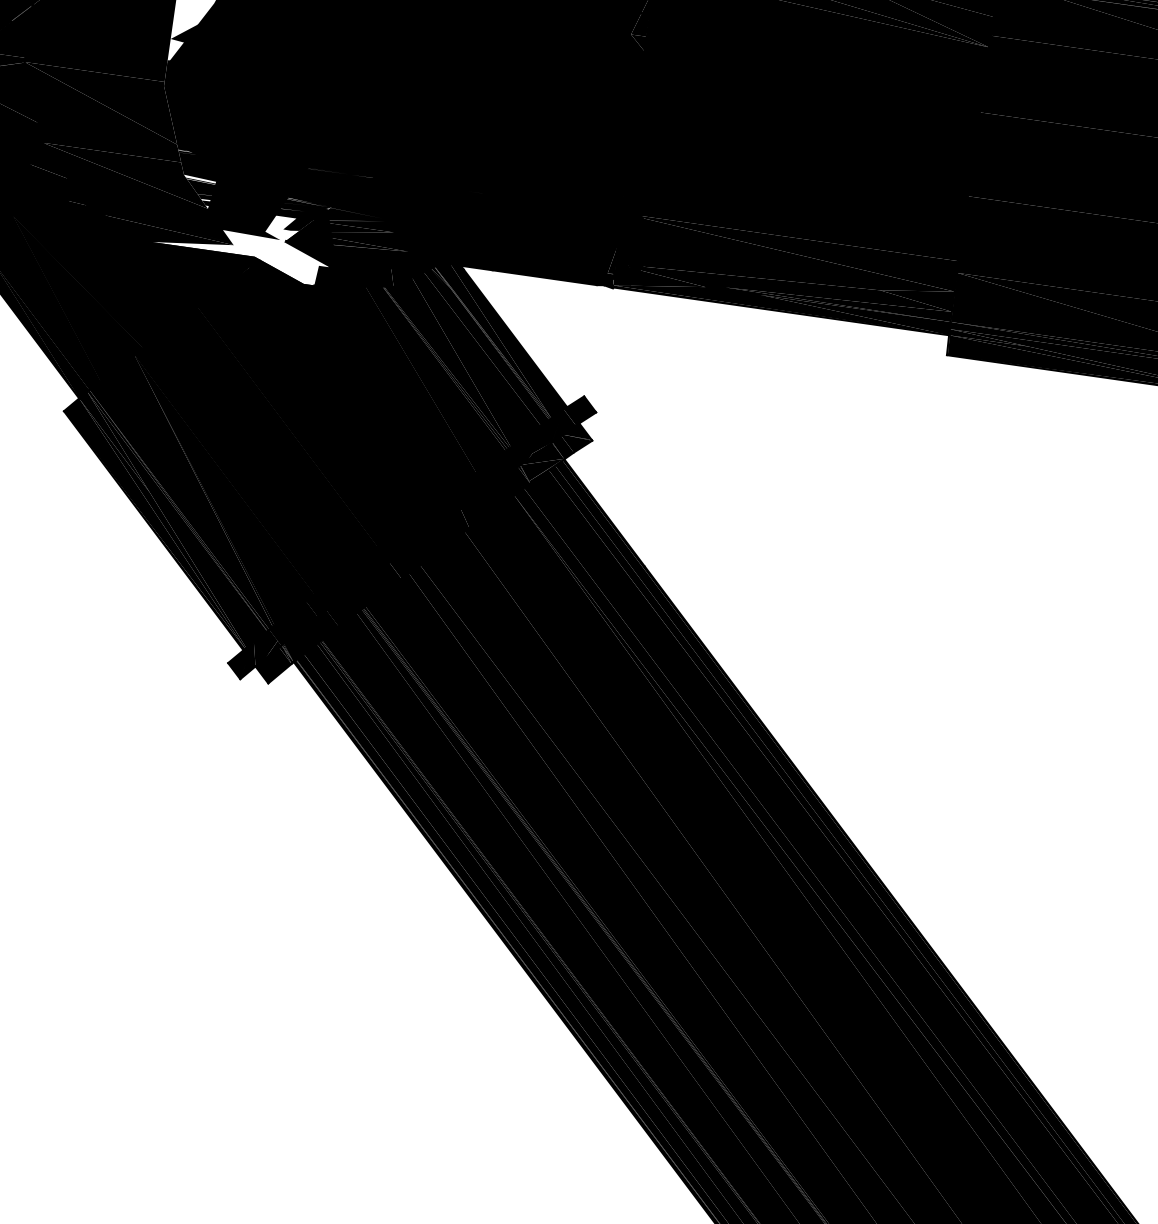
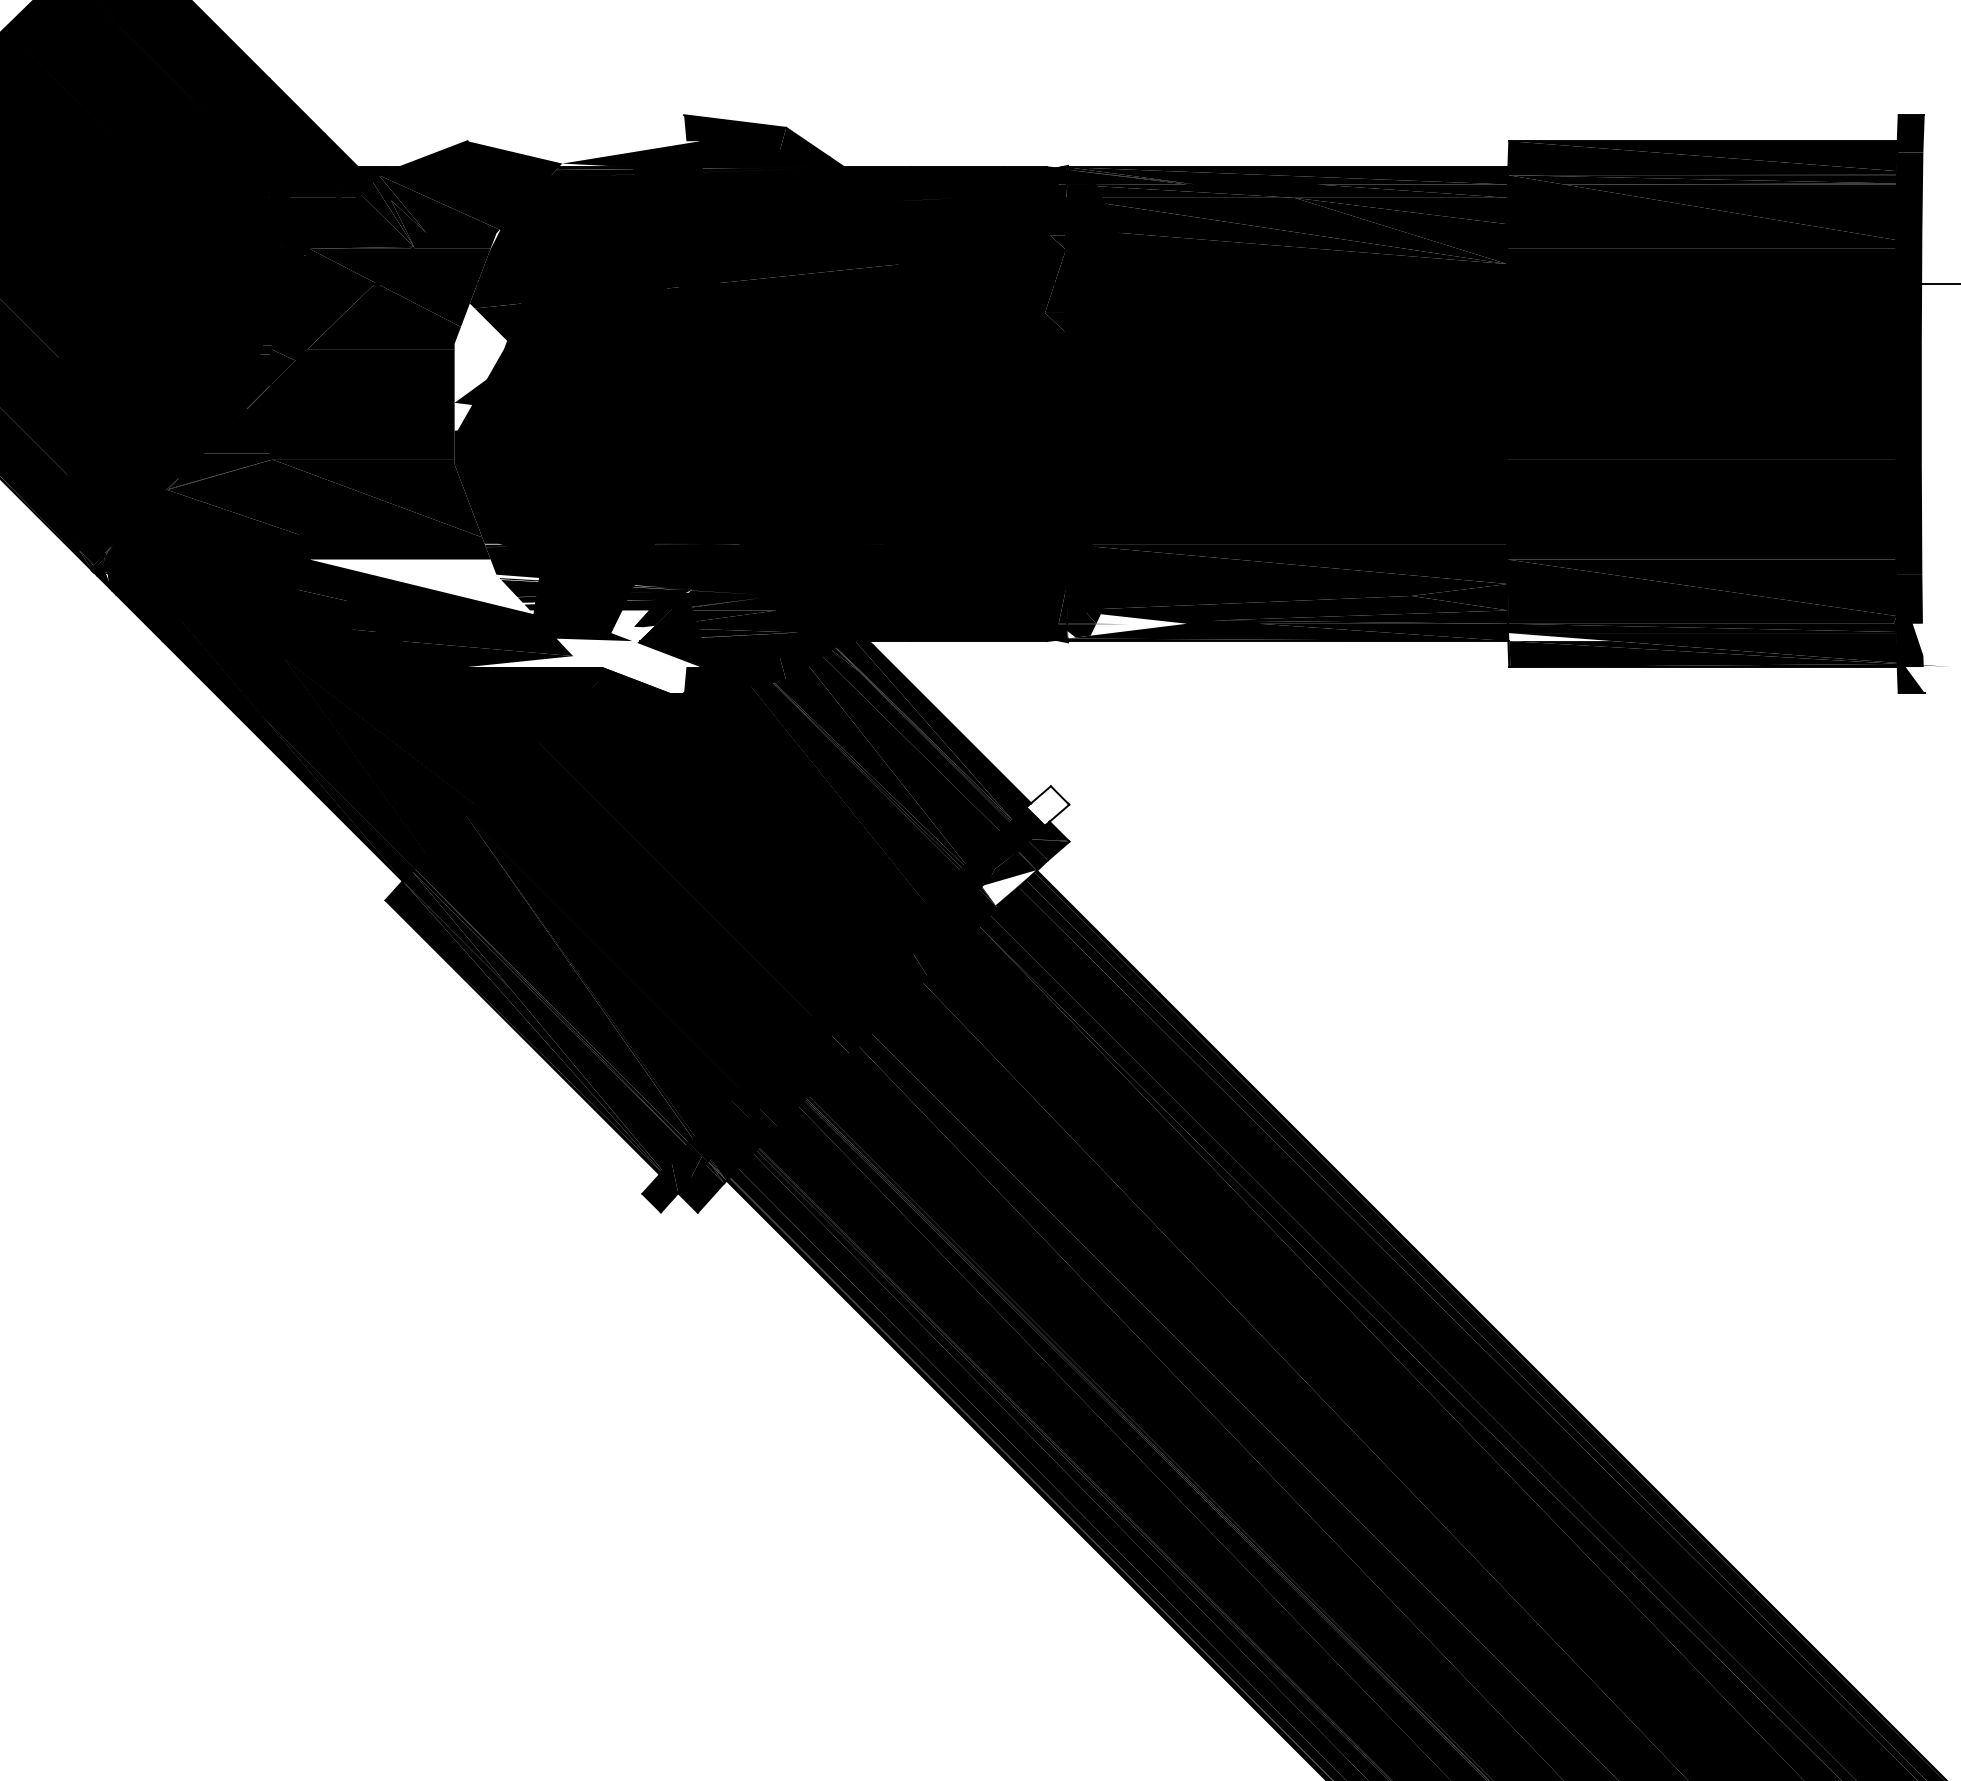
fill: (125, 175) -> (421, 586), removed
fill: (659, 281) -> (1126, 624), removed
fill: (989, 338) -> (1560, 637), removed
fill: (580, 410) -> (1048, 805), removed
fill: (540, 469) -> (1008, 887), removed

